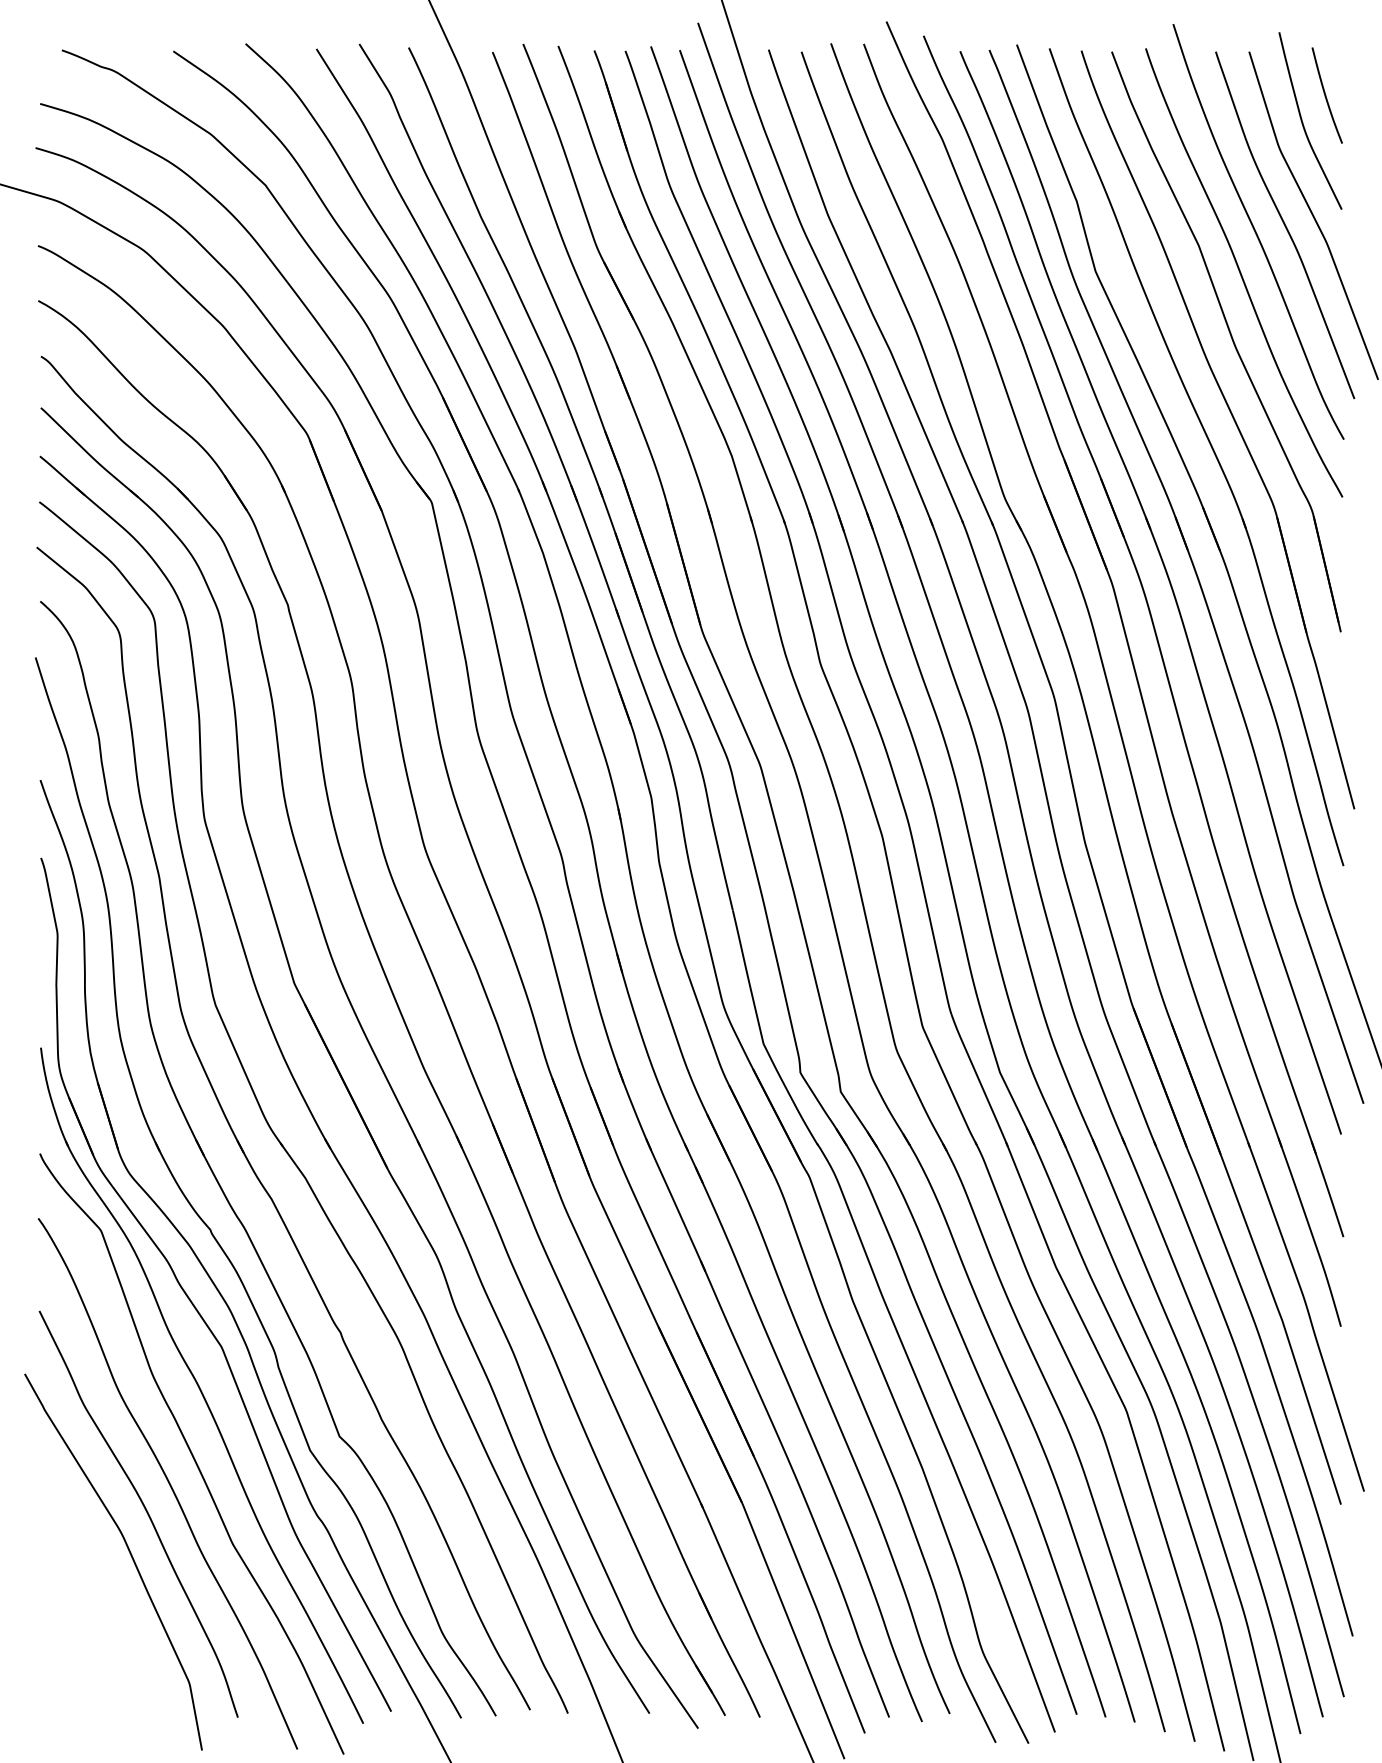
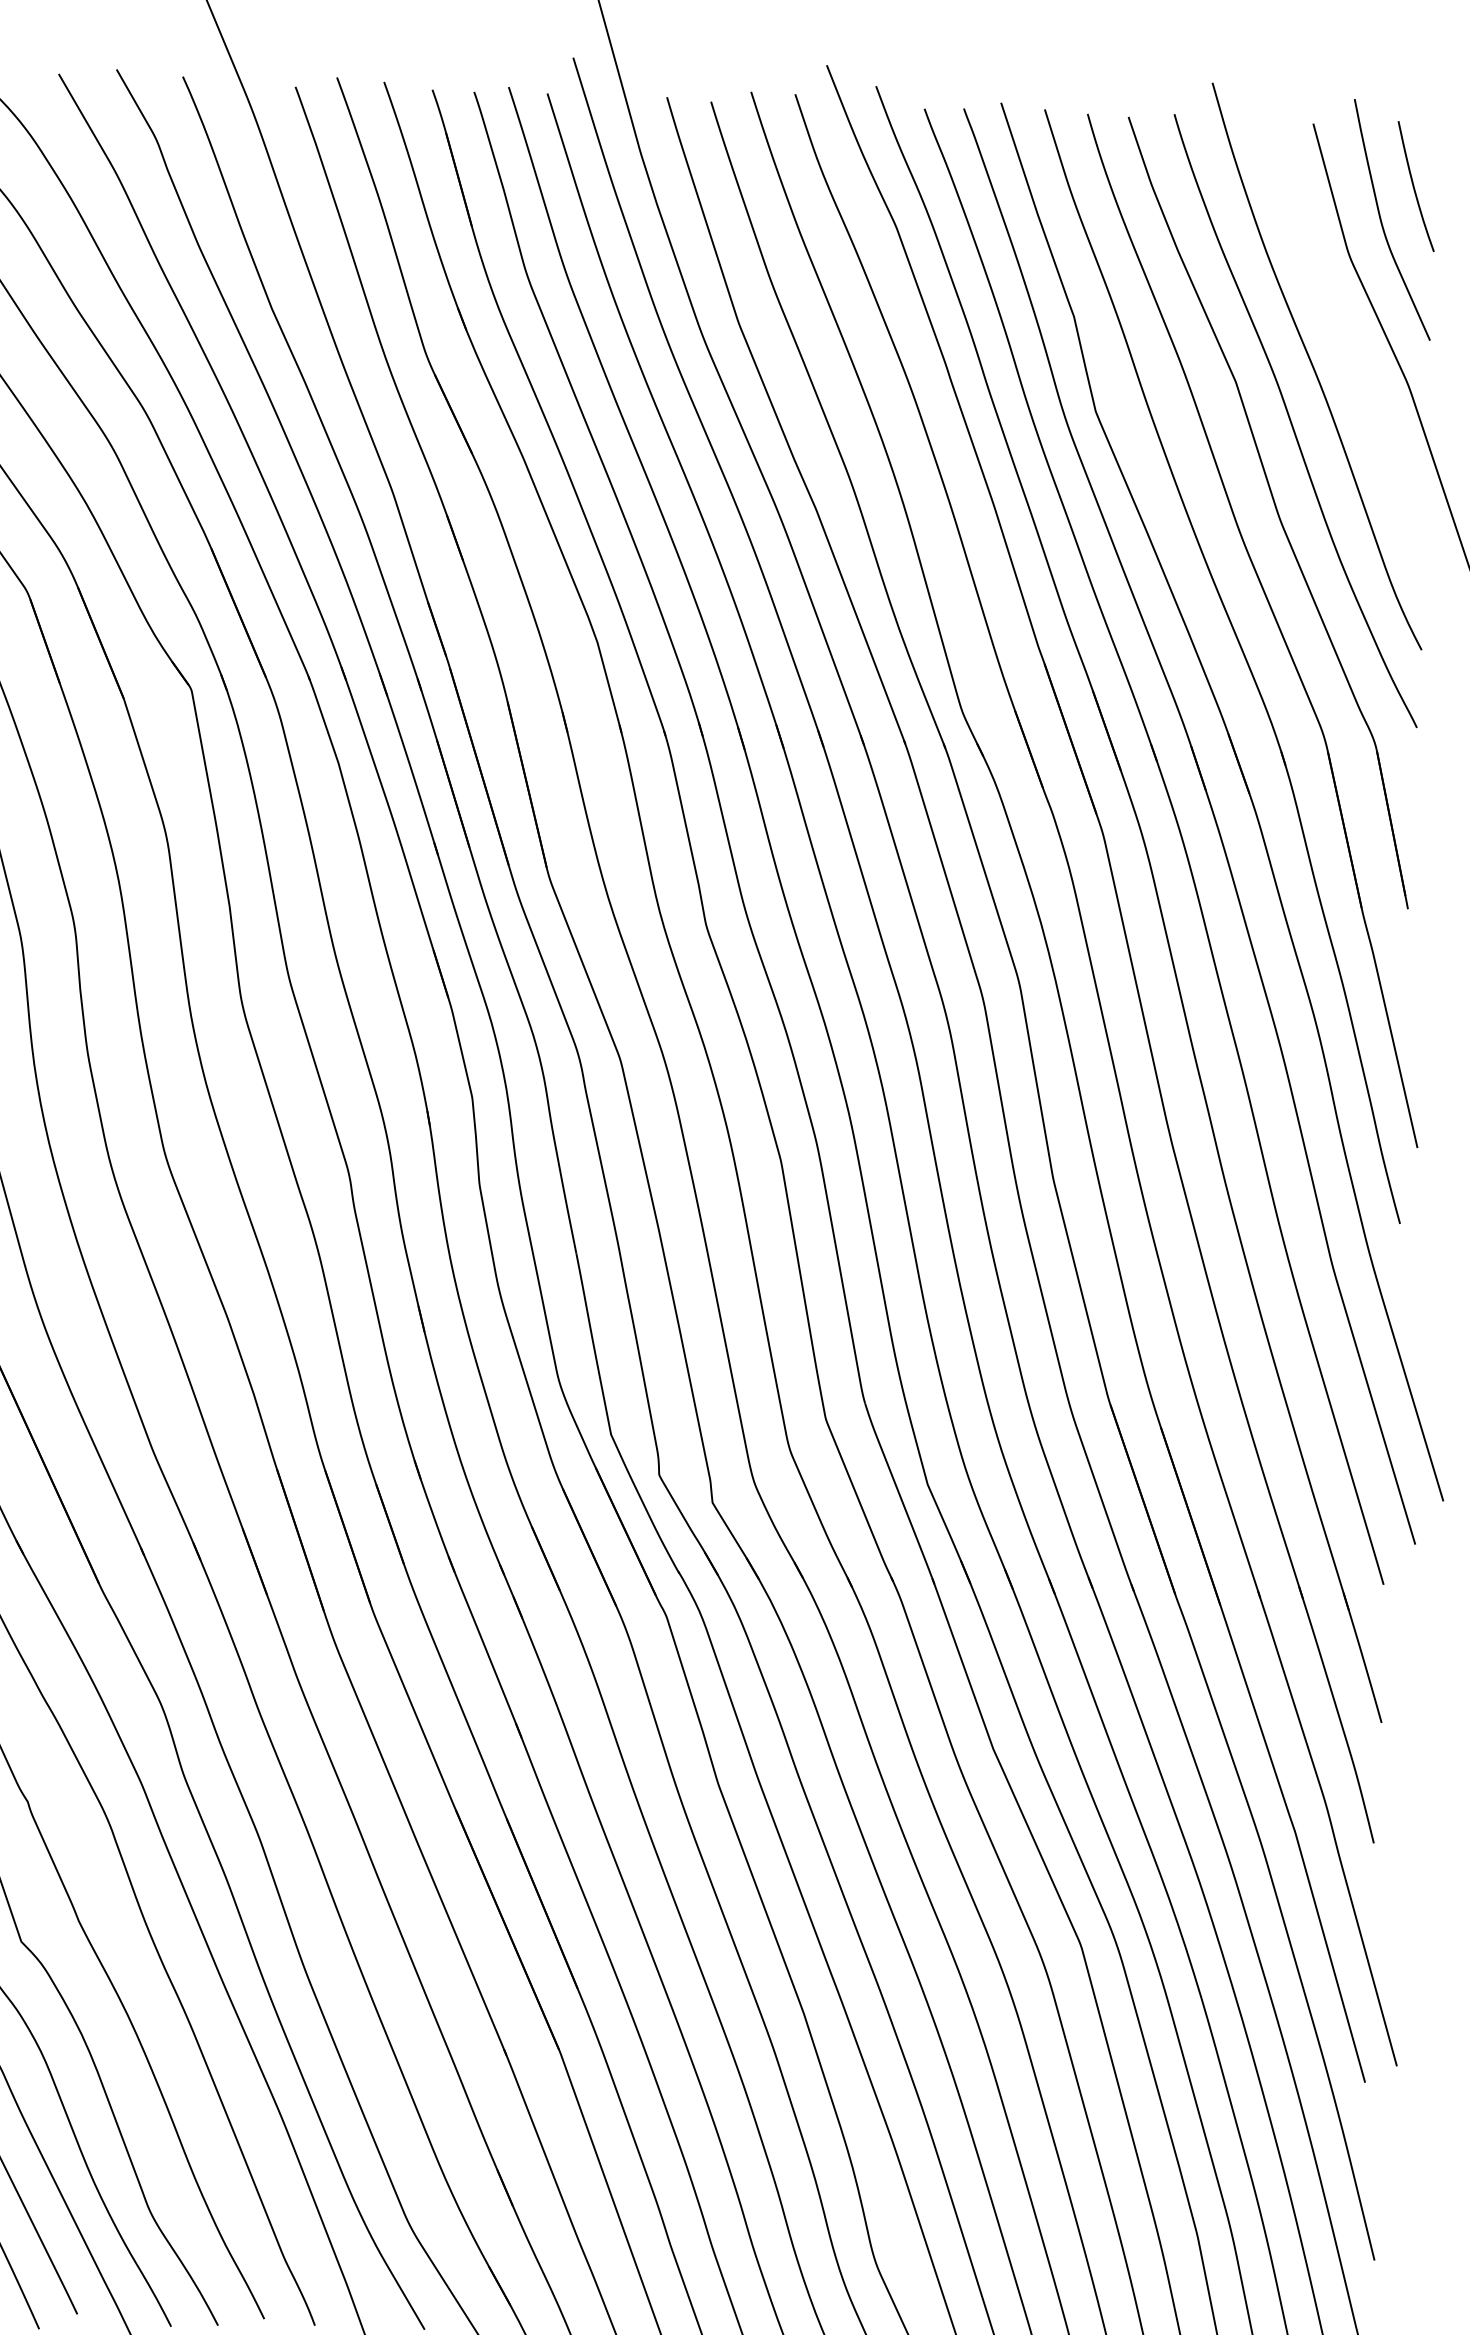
curve: (1285, 225) -> (1353, 359), removed

